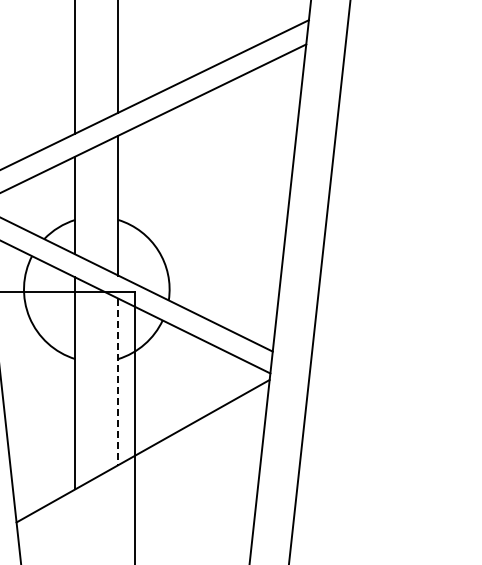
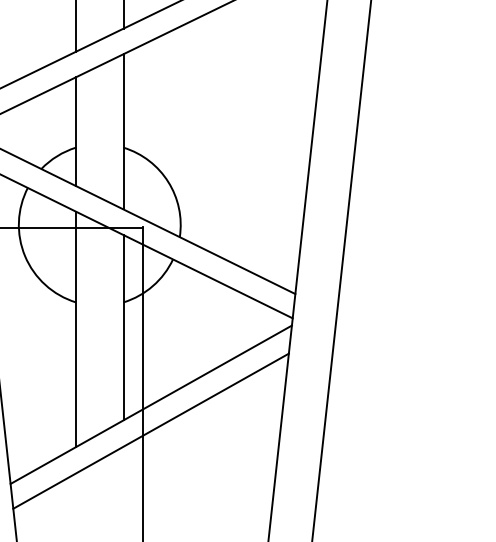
line: (118, 382) -> (123, 328), dashed -> solid
line: (142, 474) -> (150, 430), added

